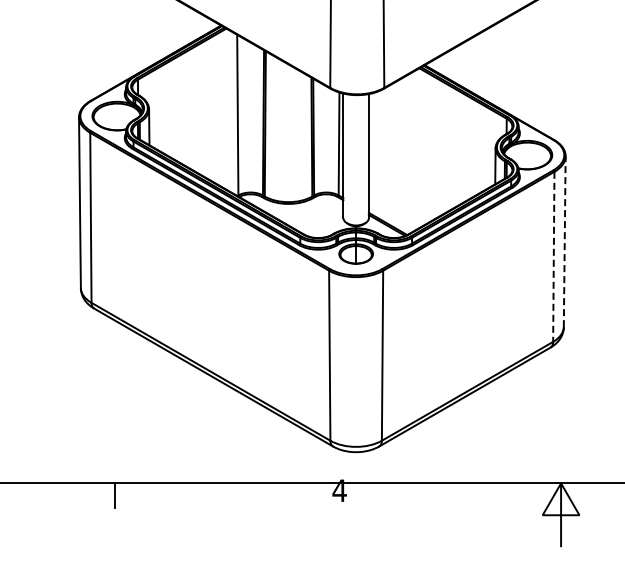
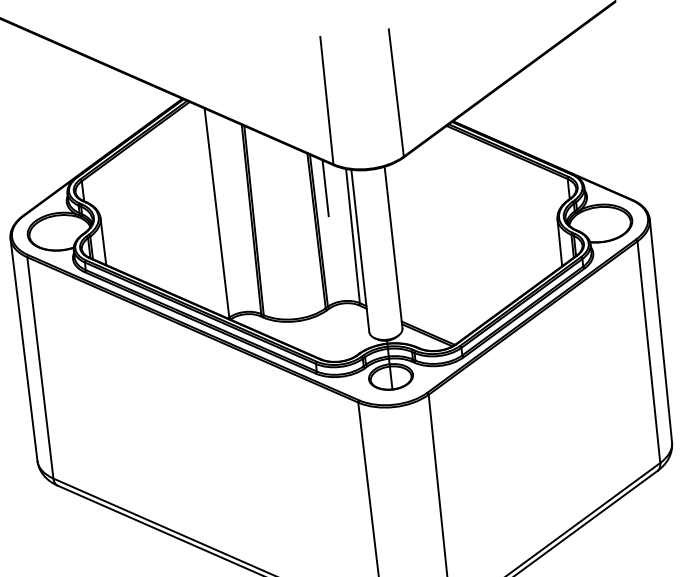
line: (322, 104) -> (325, 187), added
line: (564, 241) -> (660, 330), dashed -> solid
line: (553, 257) -> (648, 353), dashed -> solid

